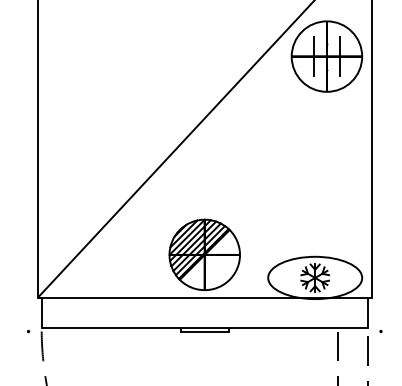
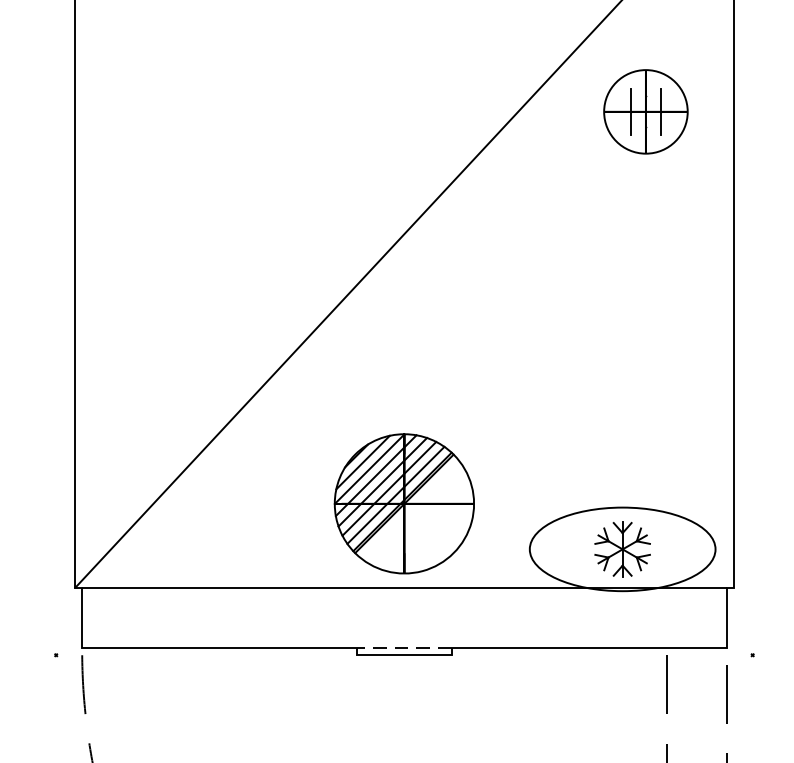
part: (326, 56) -> (645, 111), size x0.6
line: (204, 327) -> (403, 647), solid -> dashed

